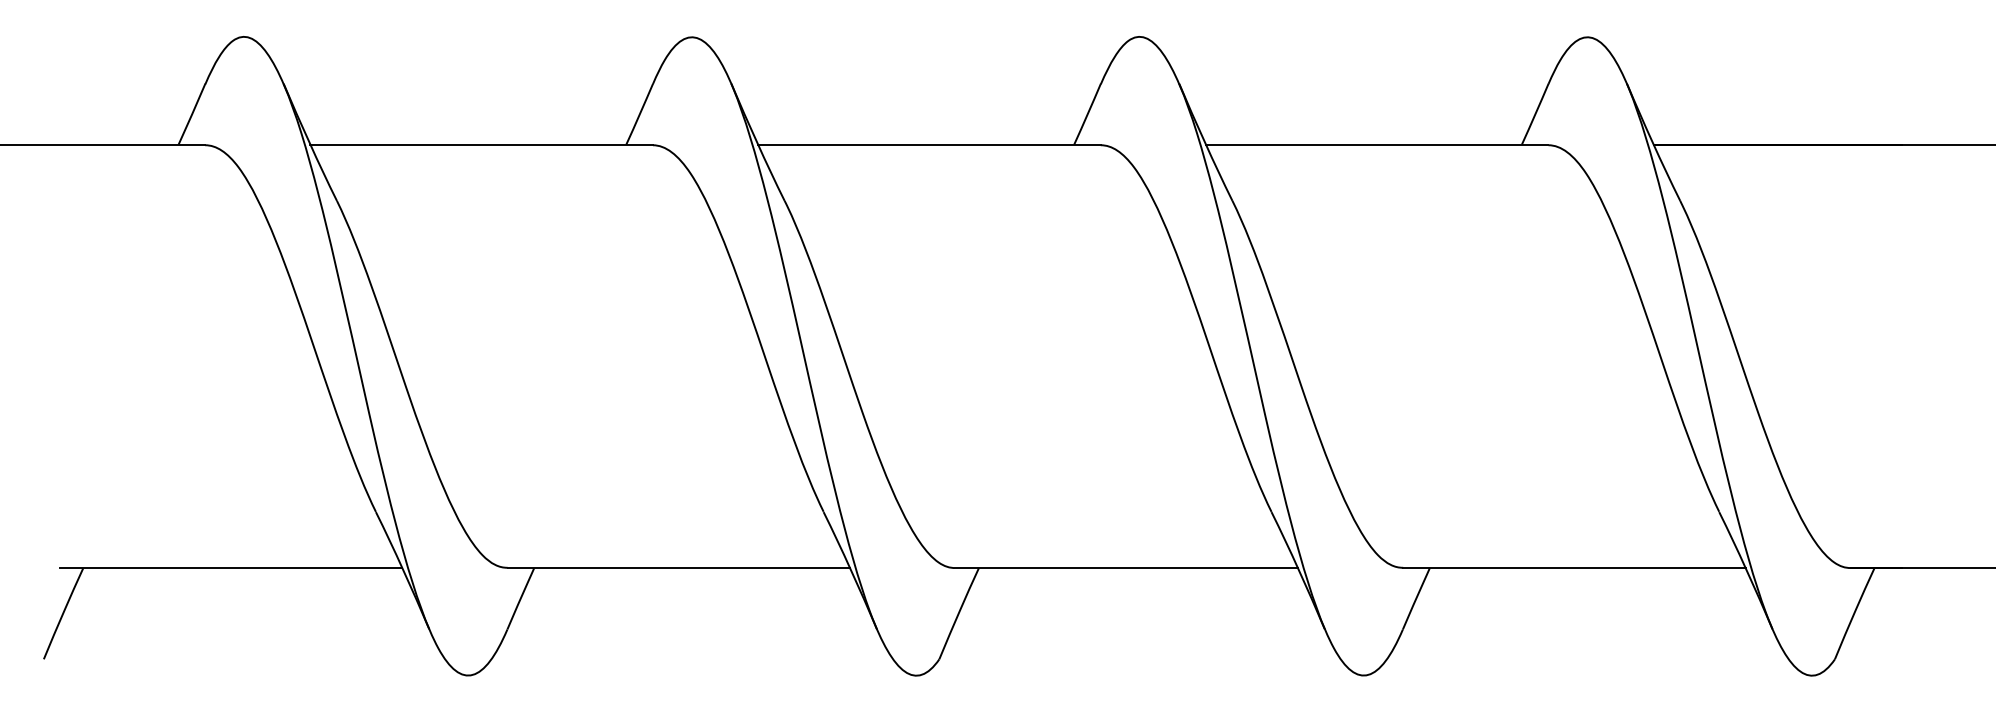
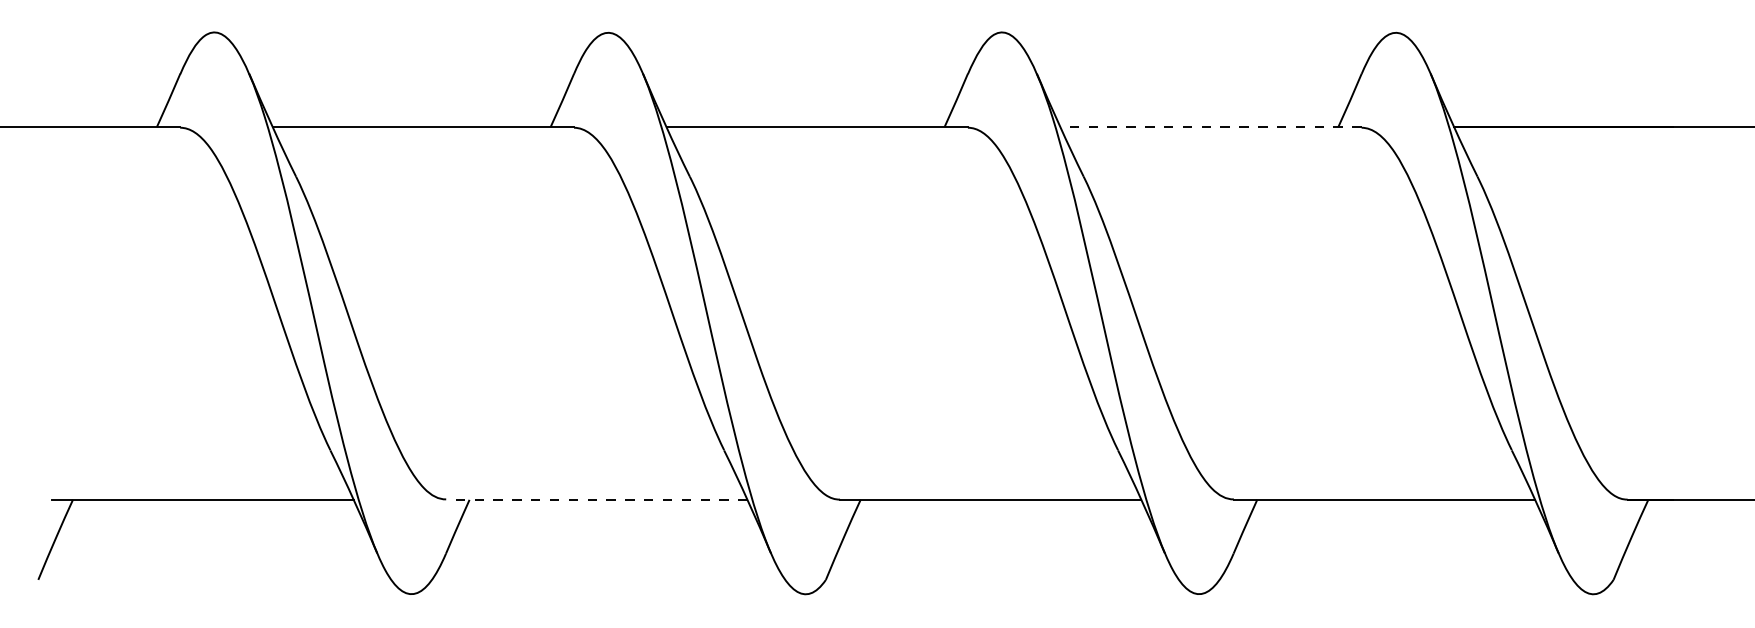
line: (1376, 144) -> (1210, 127), solid -> dashed
line: (678, 568) -> (596, 500), solid -> dashed

